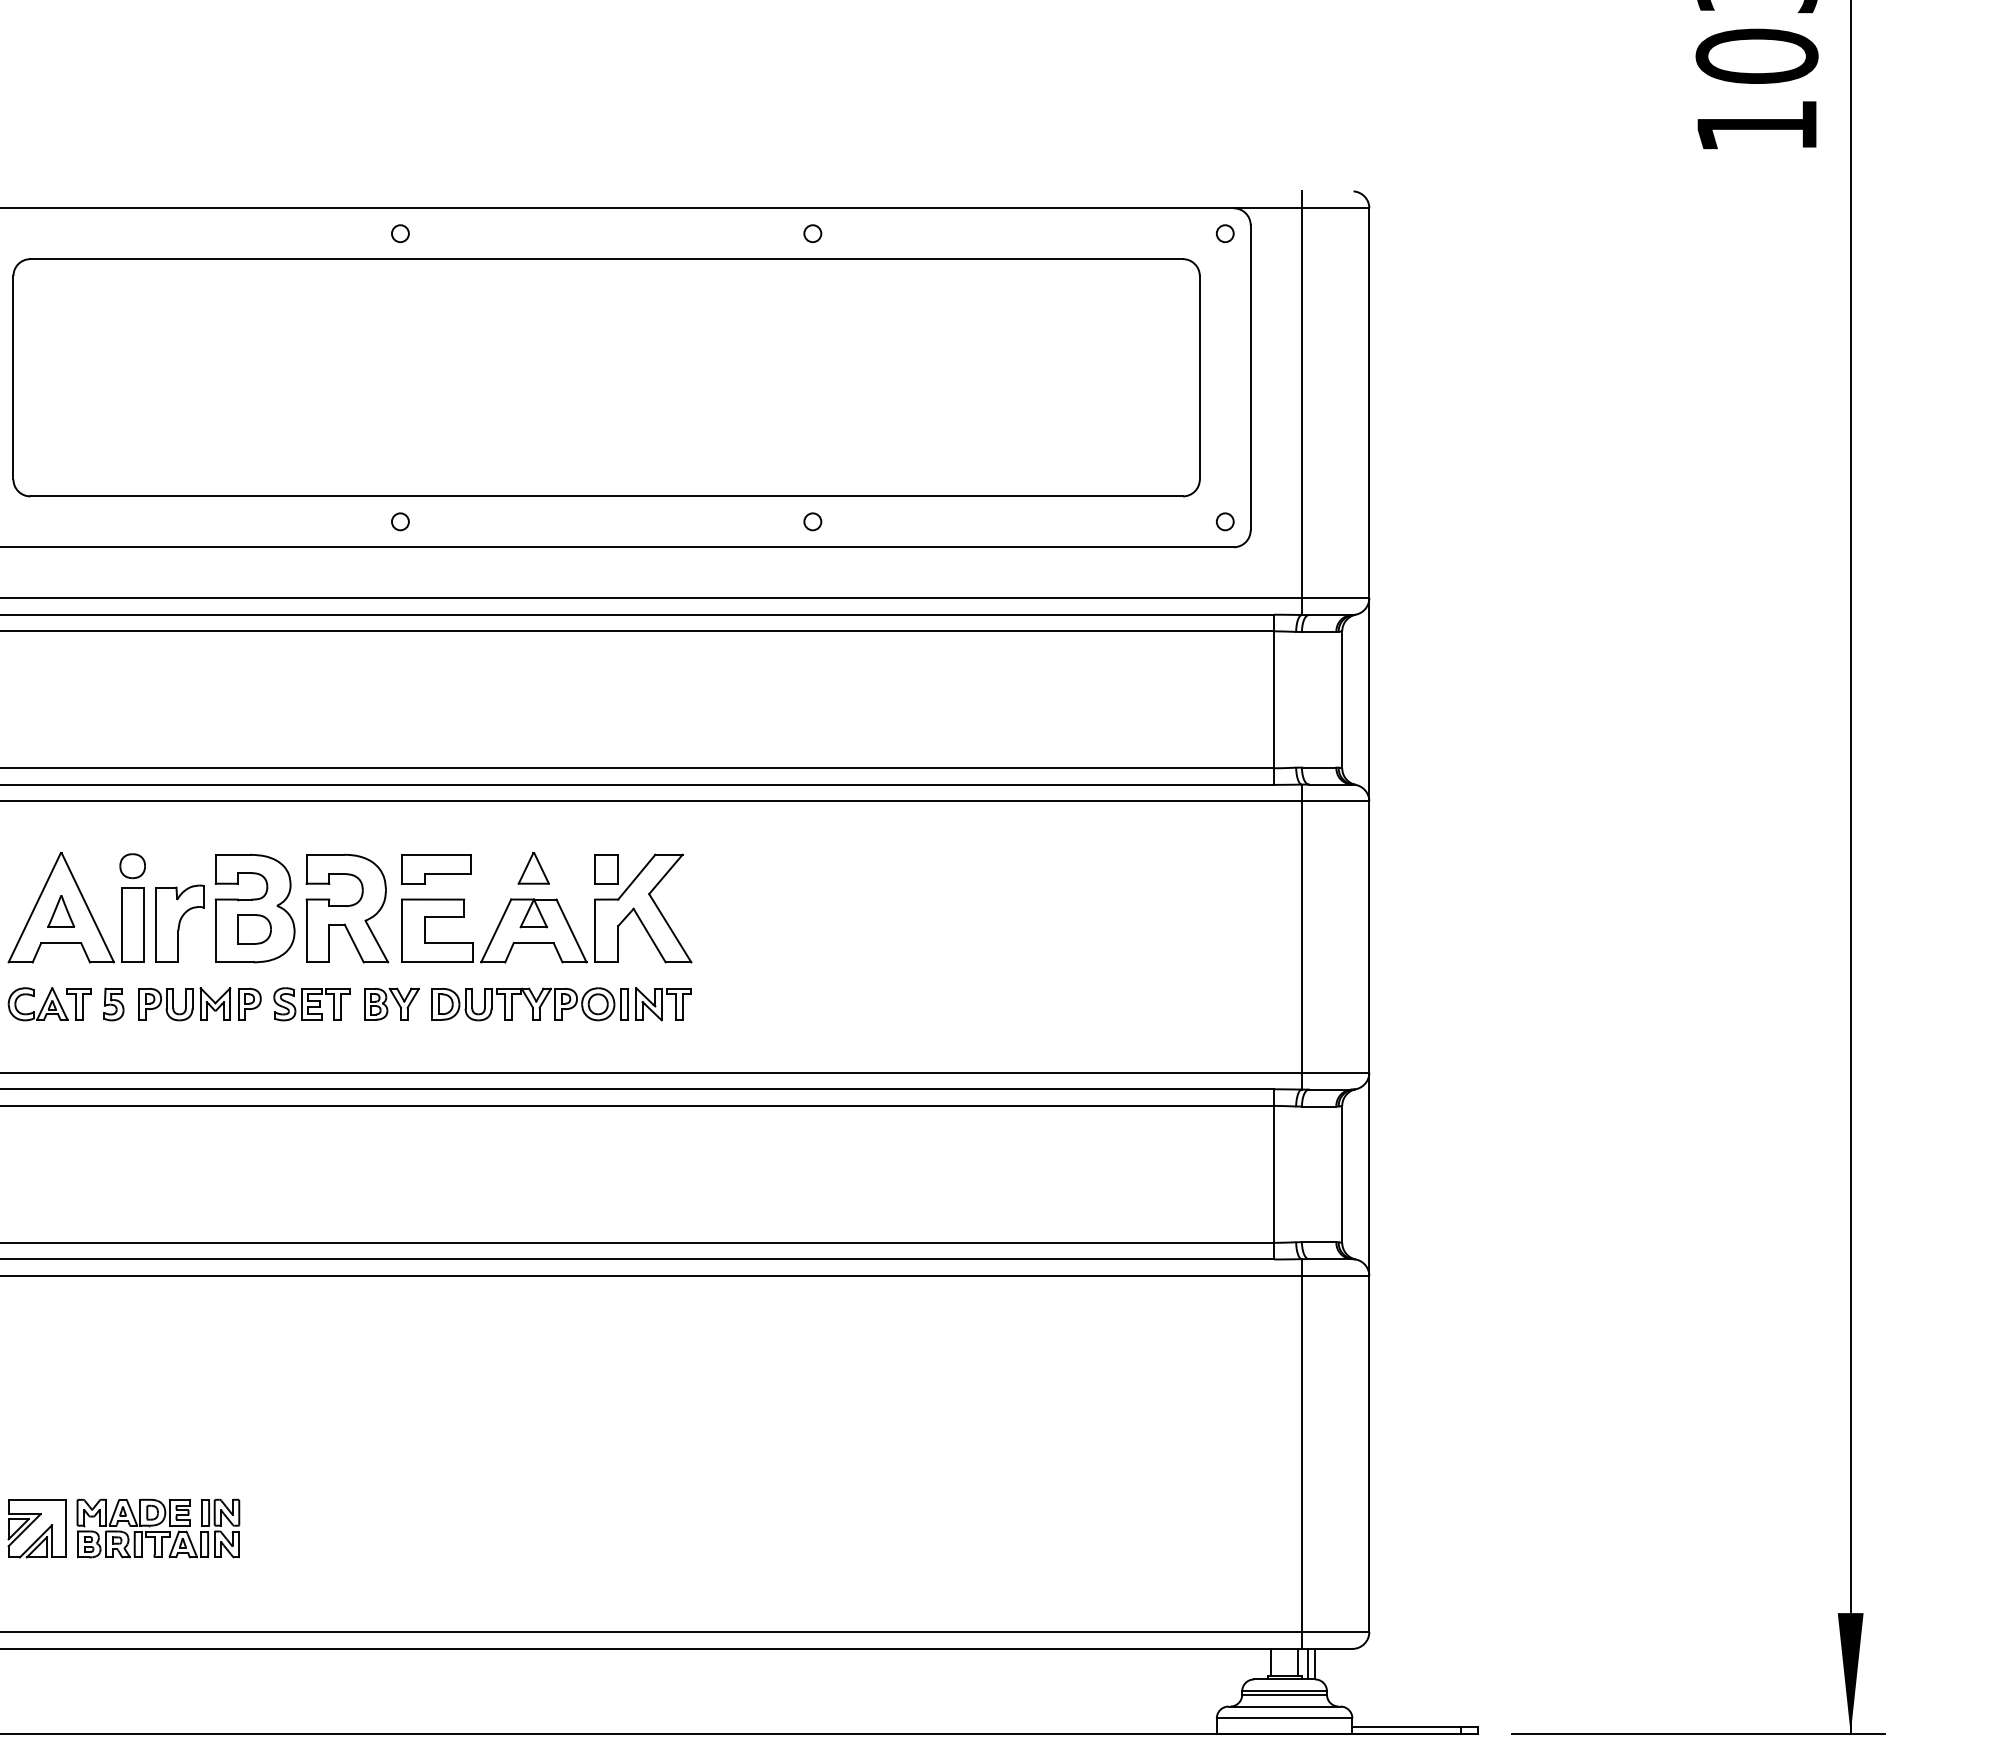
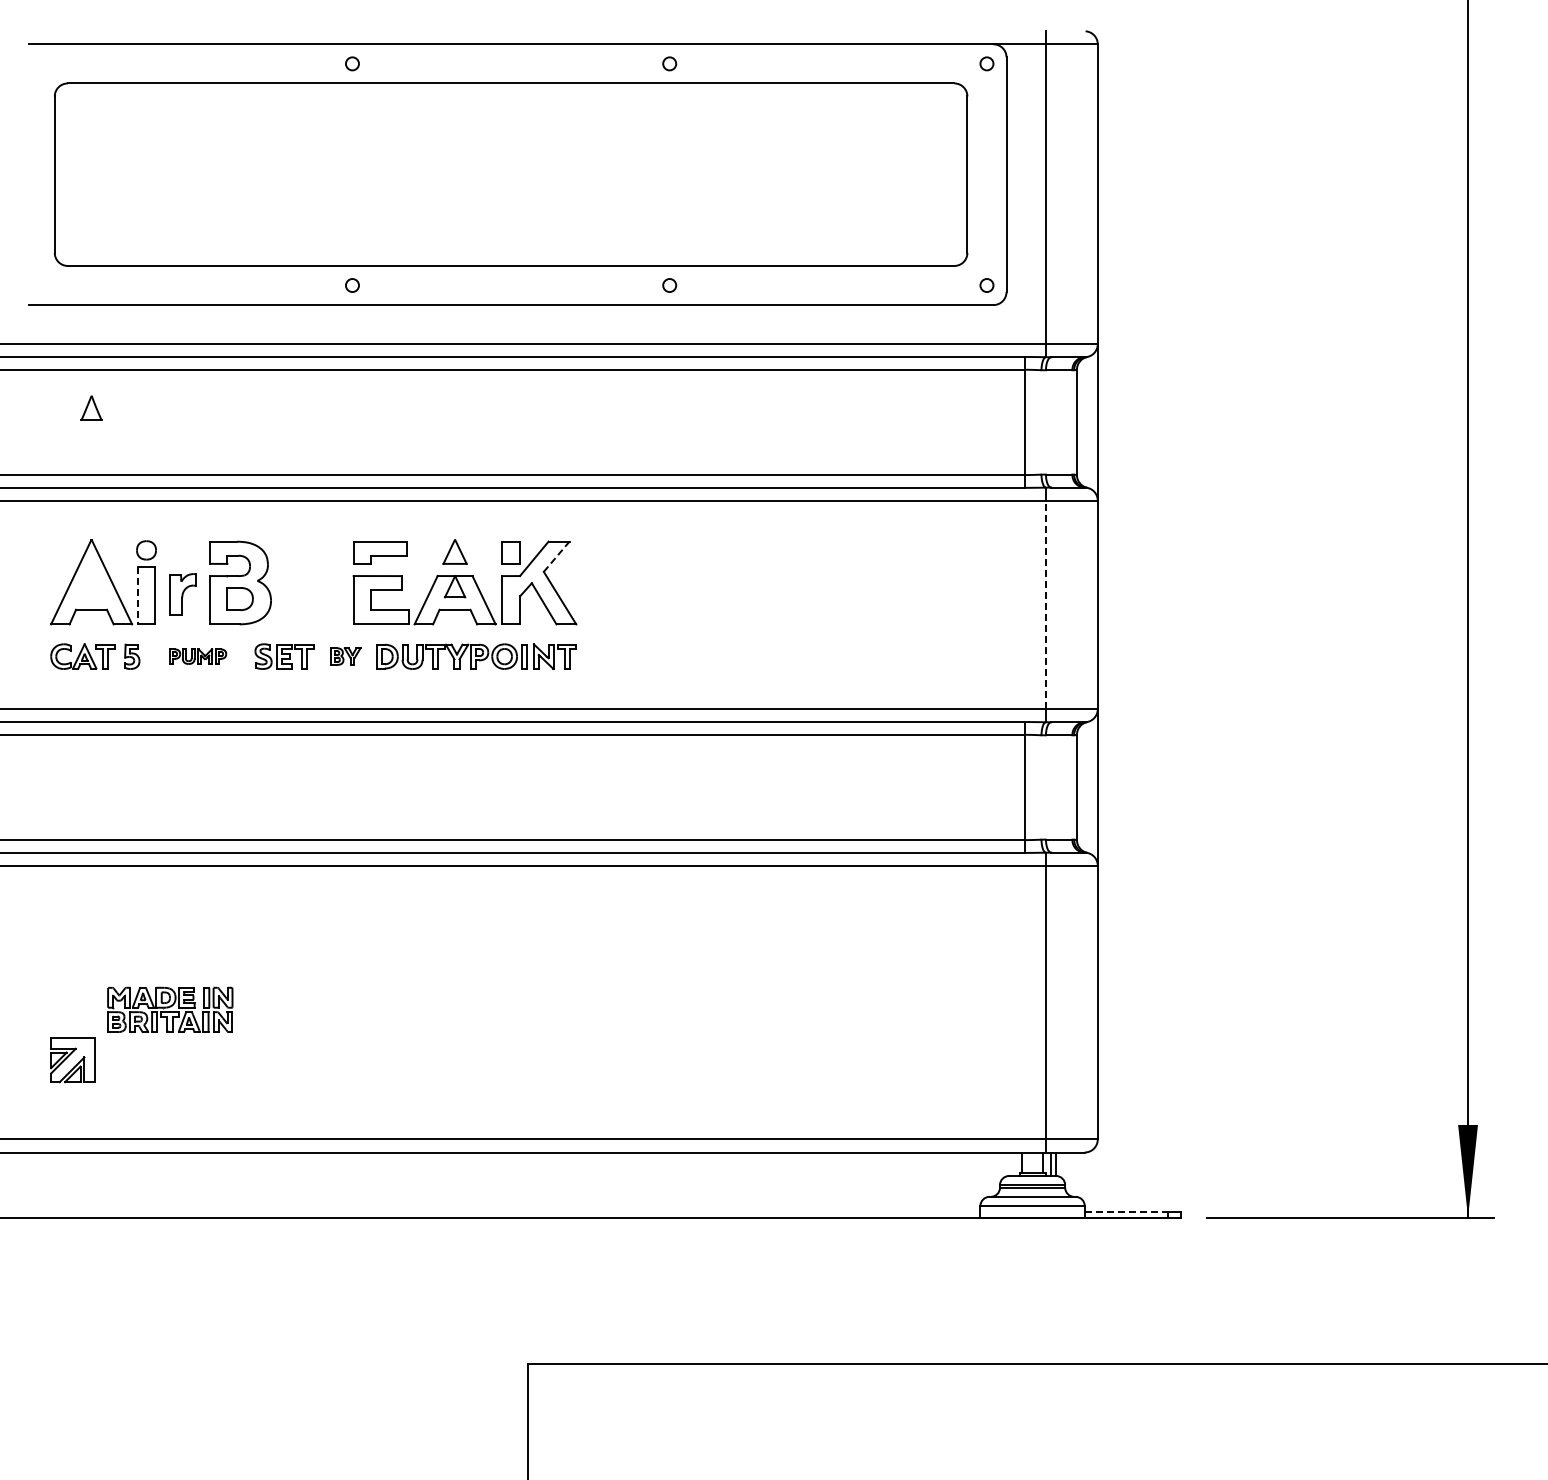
line: (665, 874) -> (556, 556), solid -> dashed
part: (347, 907) -> (311, 582), removed
part: (61, 910) -> (91, 407), moved
part: (179, 923) -> (182, 594), size x0.7
line: (120, 924) -> (137, 595), solid -> dashed
line: (1301, 936) -> (1045, 604), solid -> dashed
part: (198, 1004) -> (197, 656), size x0.6
part: (391, 1004) -> (345, 656), size x0.7
part: (158, 1528) -> (170, 1009), moved
line: (1406, 1726) -> (1126, 1212), solid -> dashed

